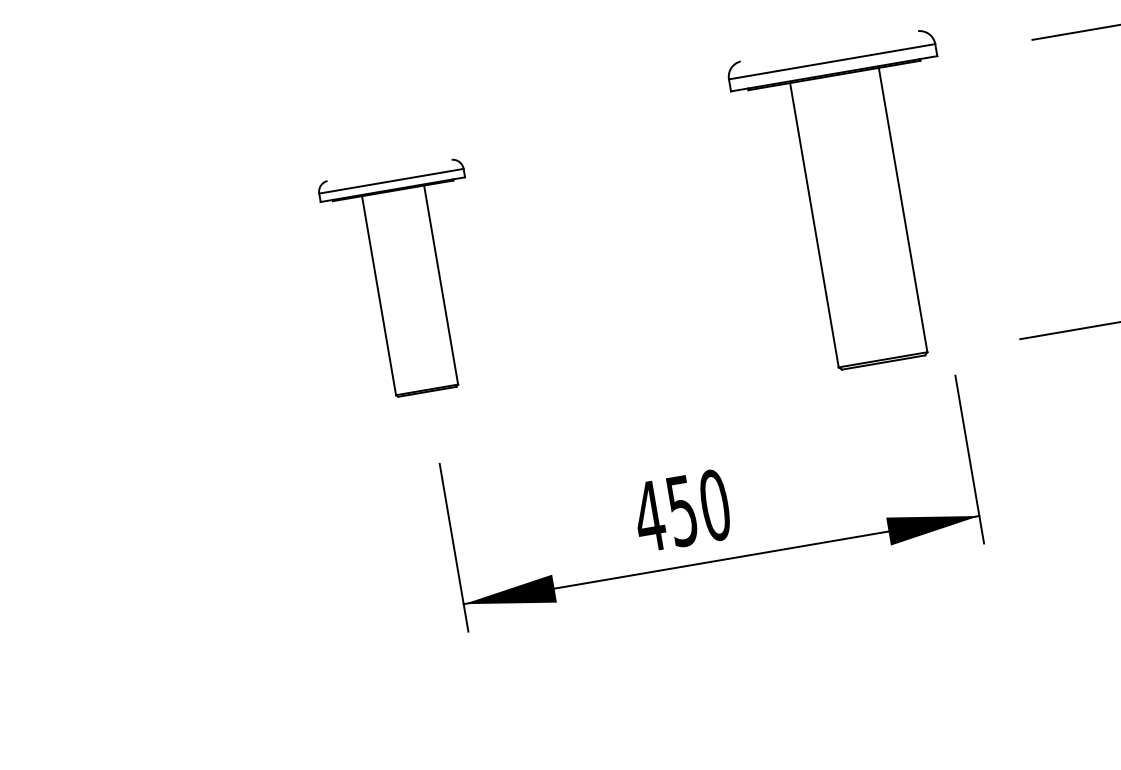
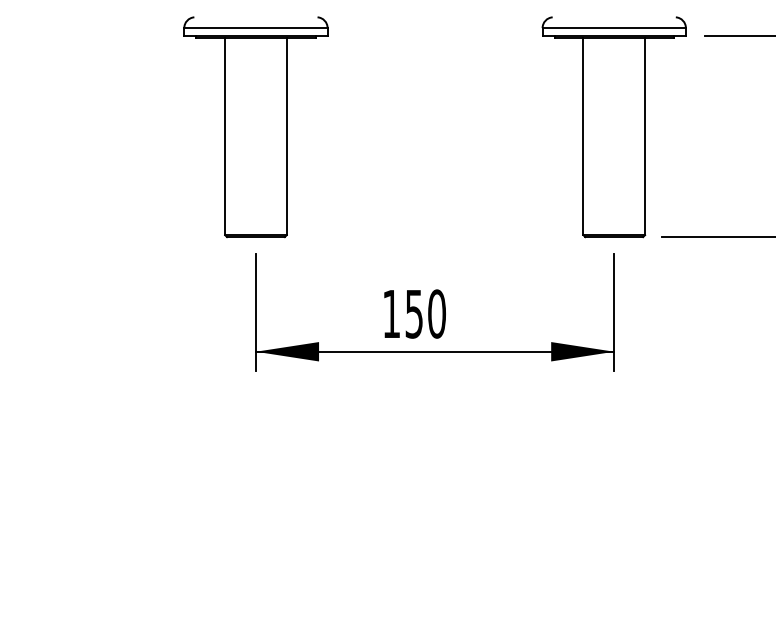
part: (855, 205) -> (613, 127), moved
part: (407, 281) -> (255, 127), size x1.43
text: (649, 515) -> (391, 313), 450 -> 150

